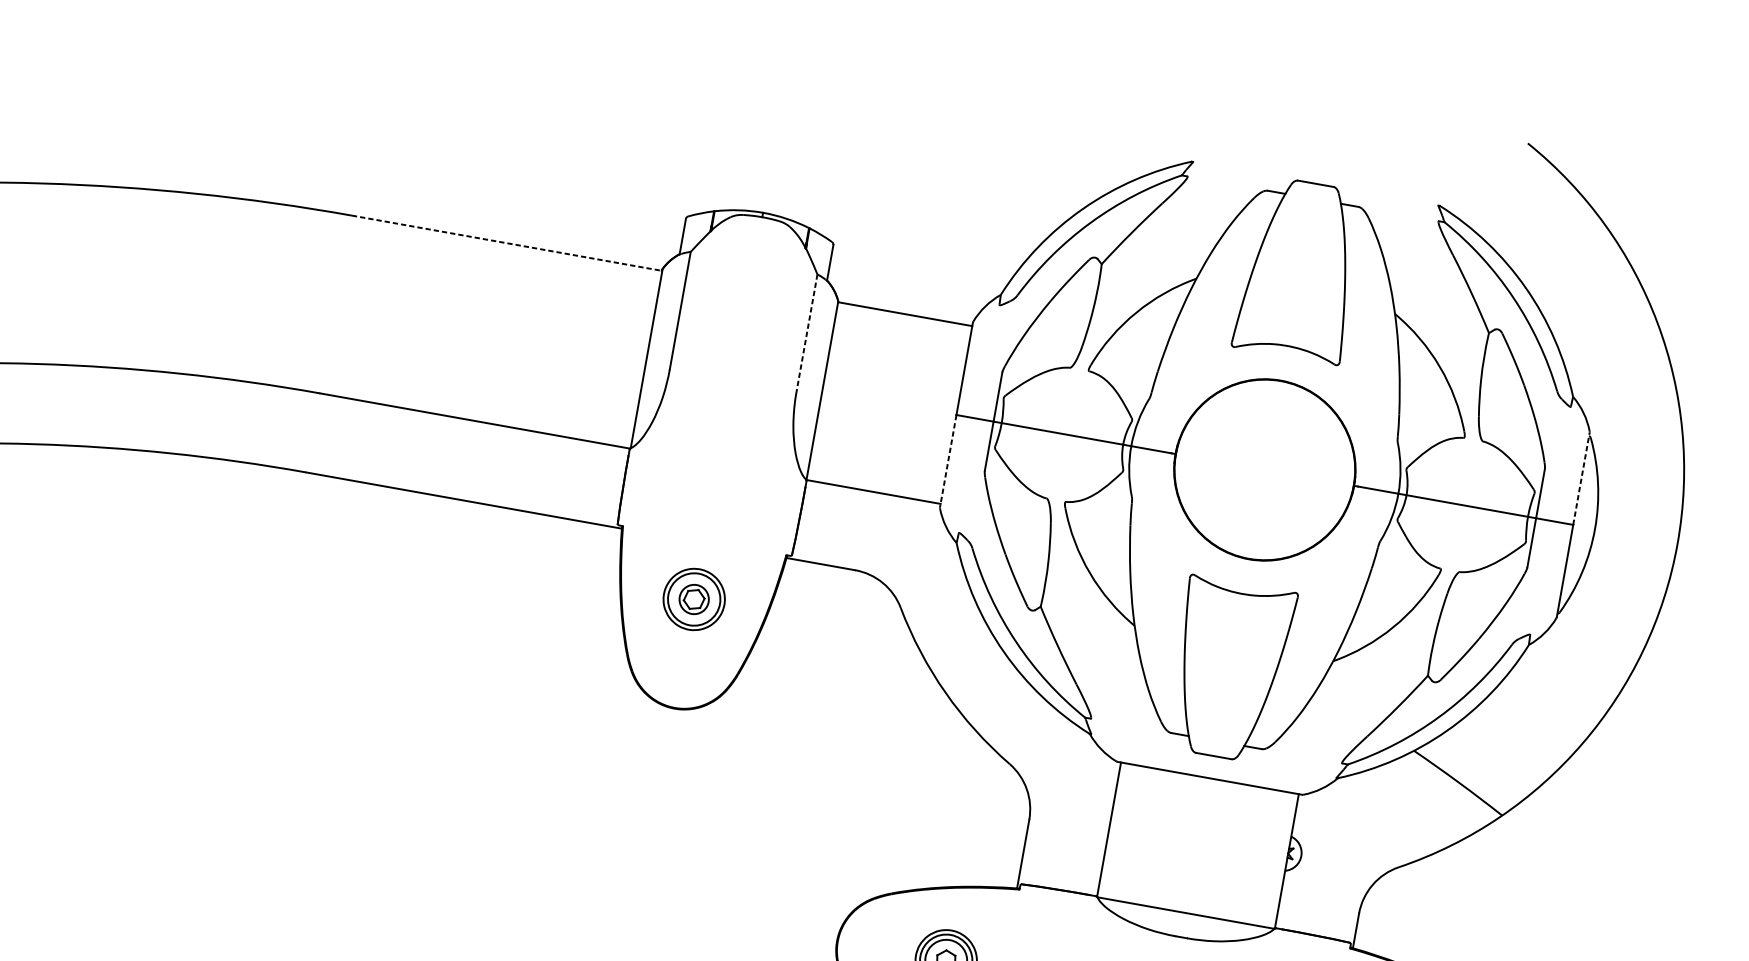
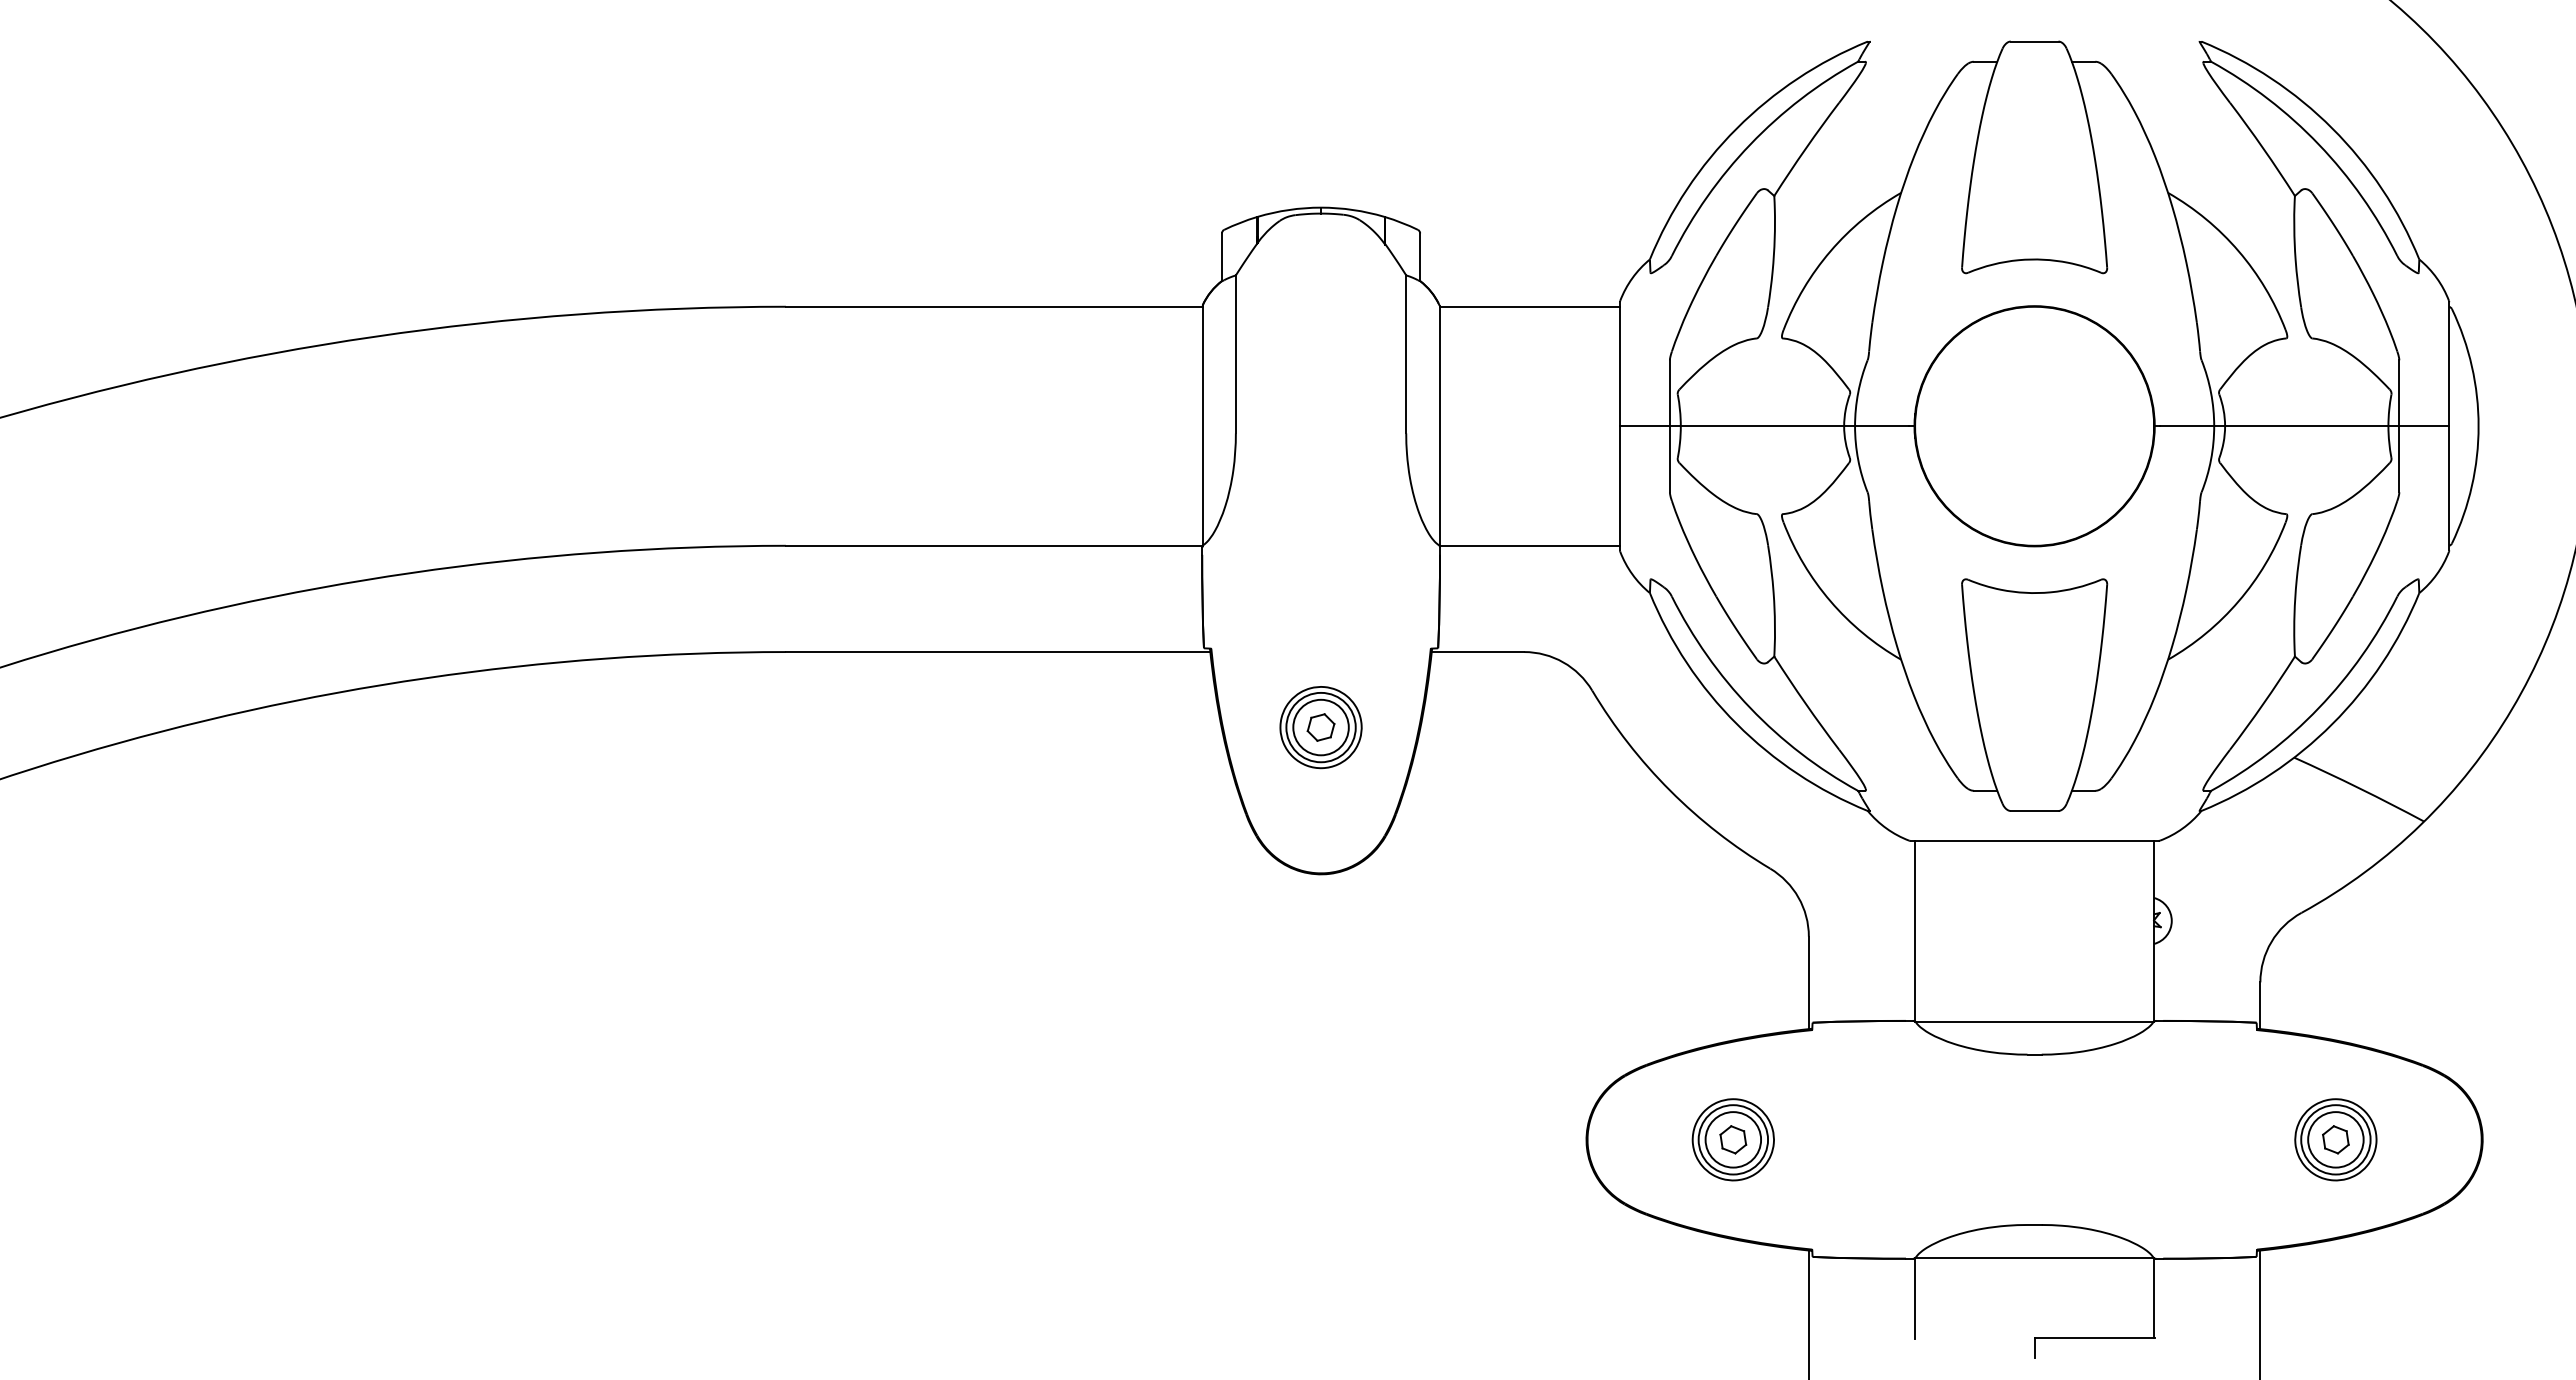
line: (507, 243) -> (994, 306), dashed -> solid
line: (807, 333) -> (1406, 354), dashed -> solid
line: (948, 461) -> (1620, 488), dashed -> solid
line: (1581, 478) -> (2449, 363), dashed -> solid
circle: (693, 599) -> (1320, 727), size x1.43

